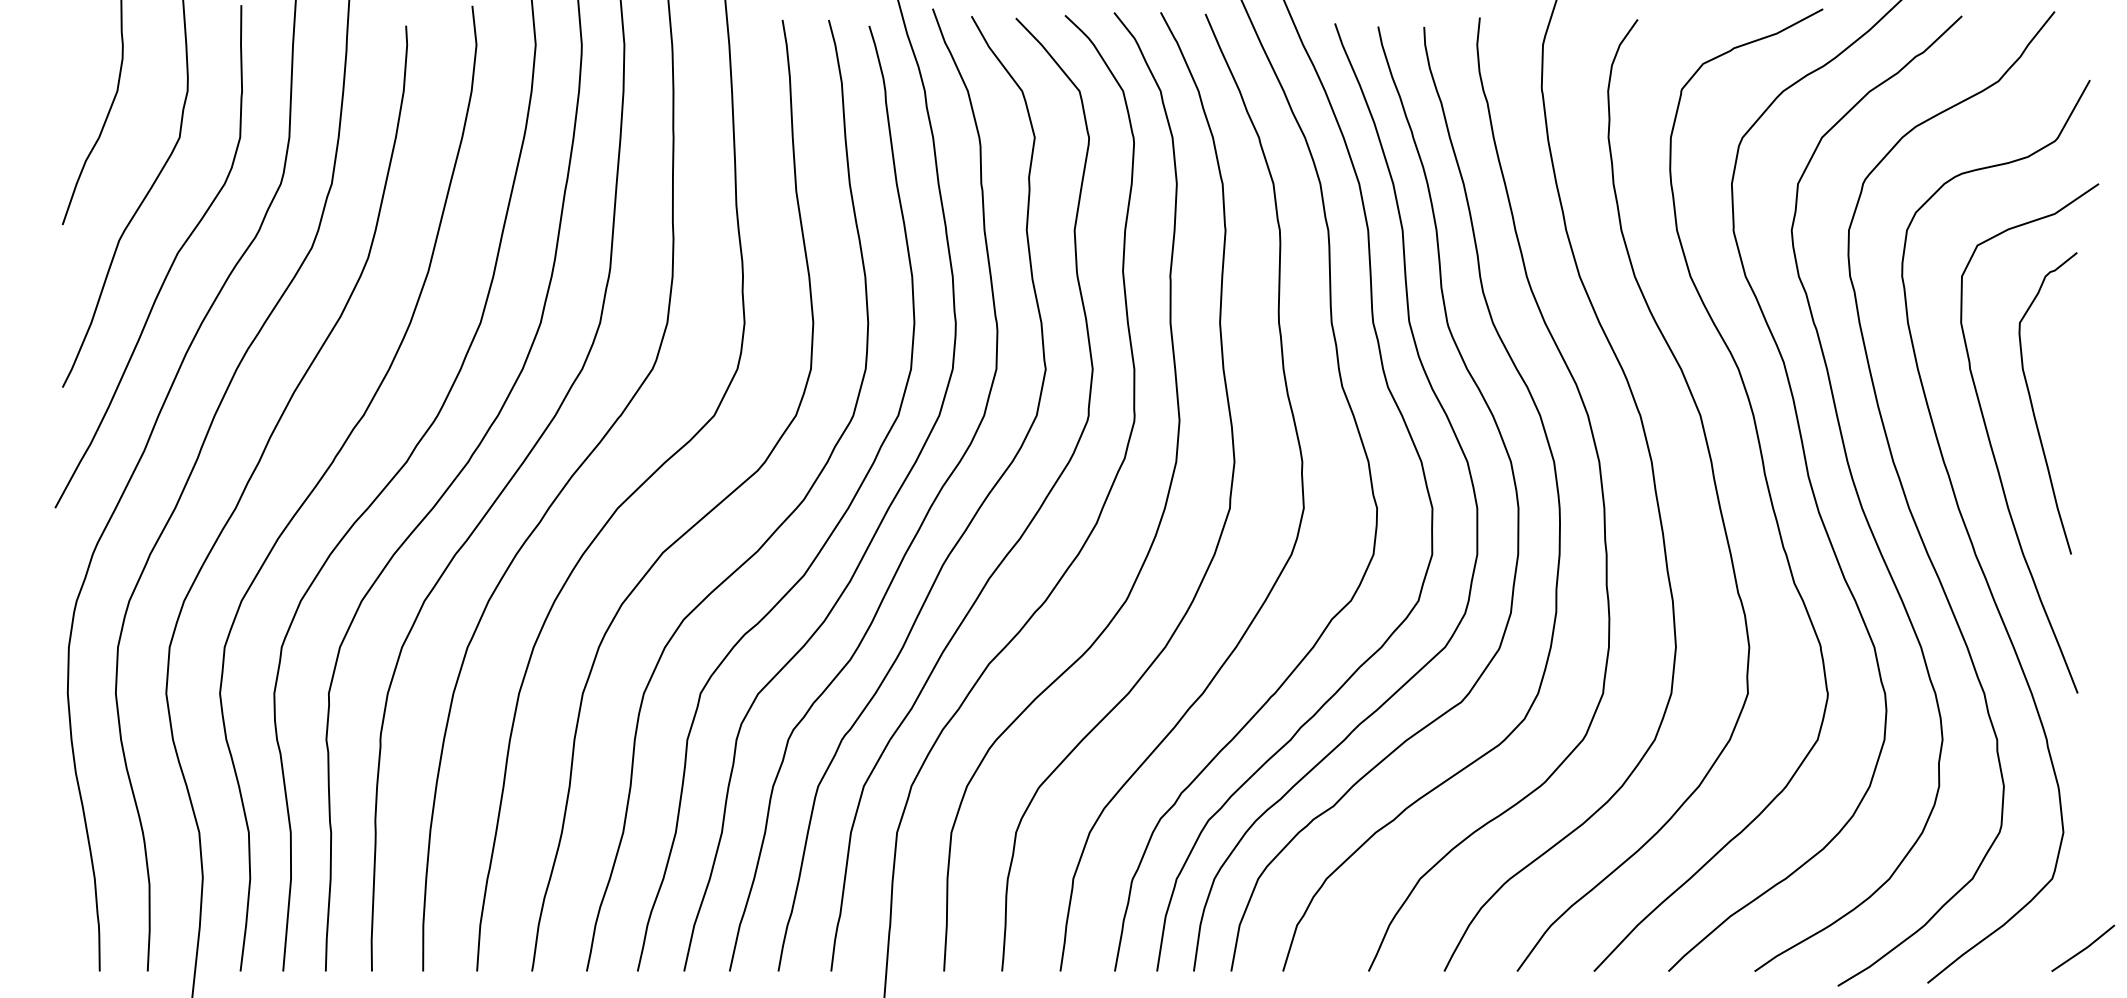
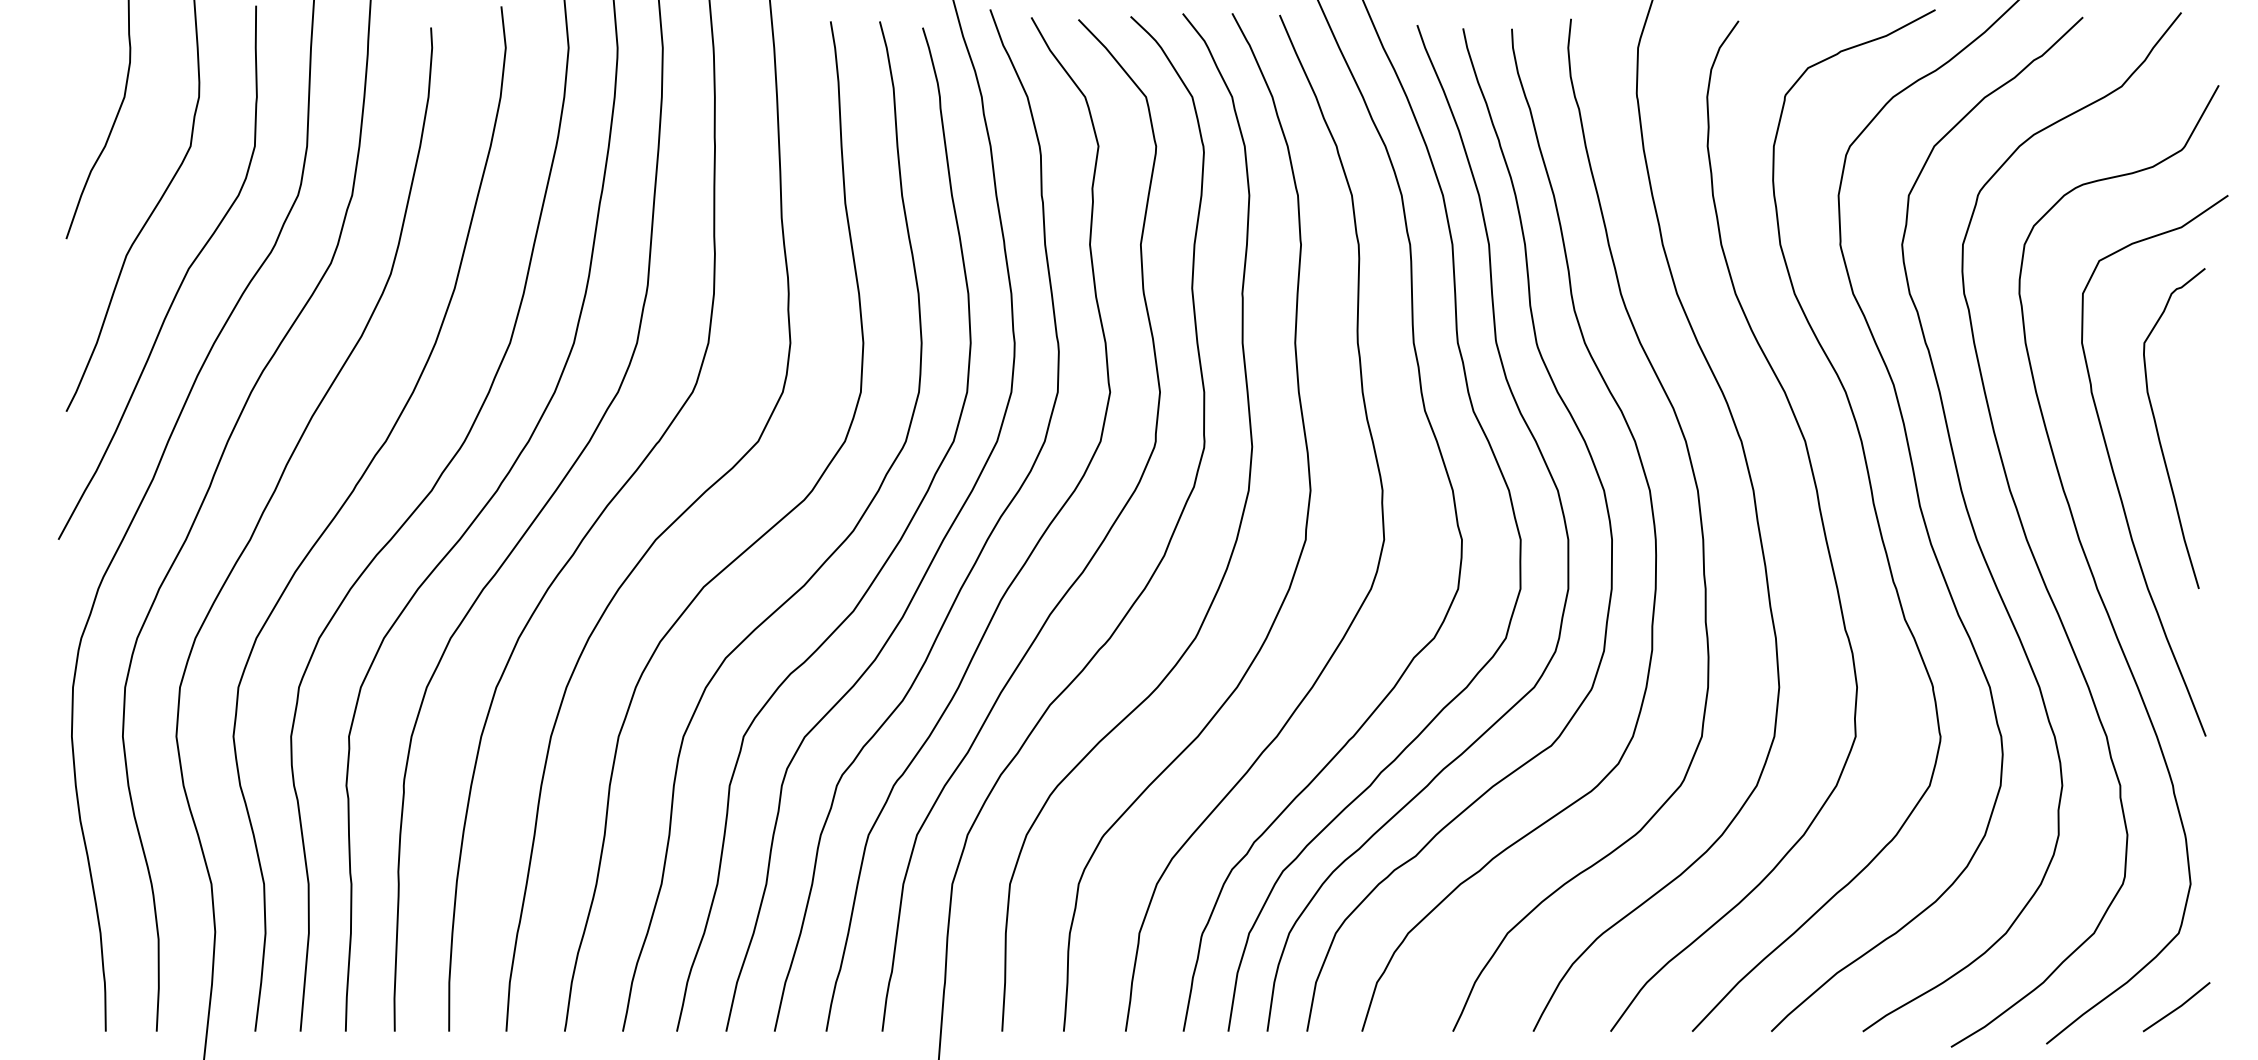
line: (2083, 948) -> (2176, 1007), moved

